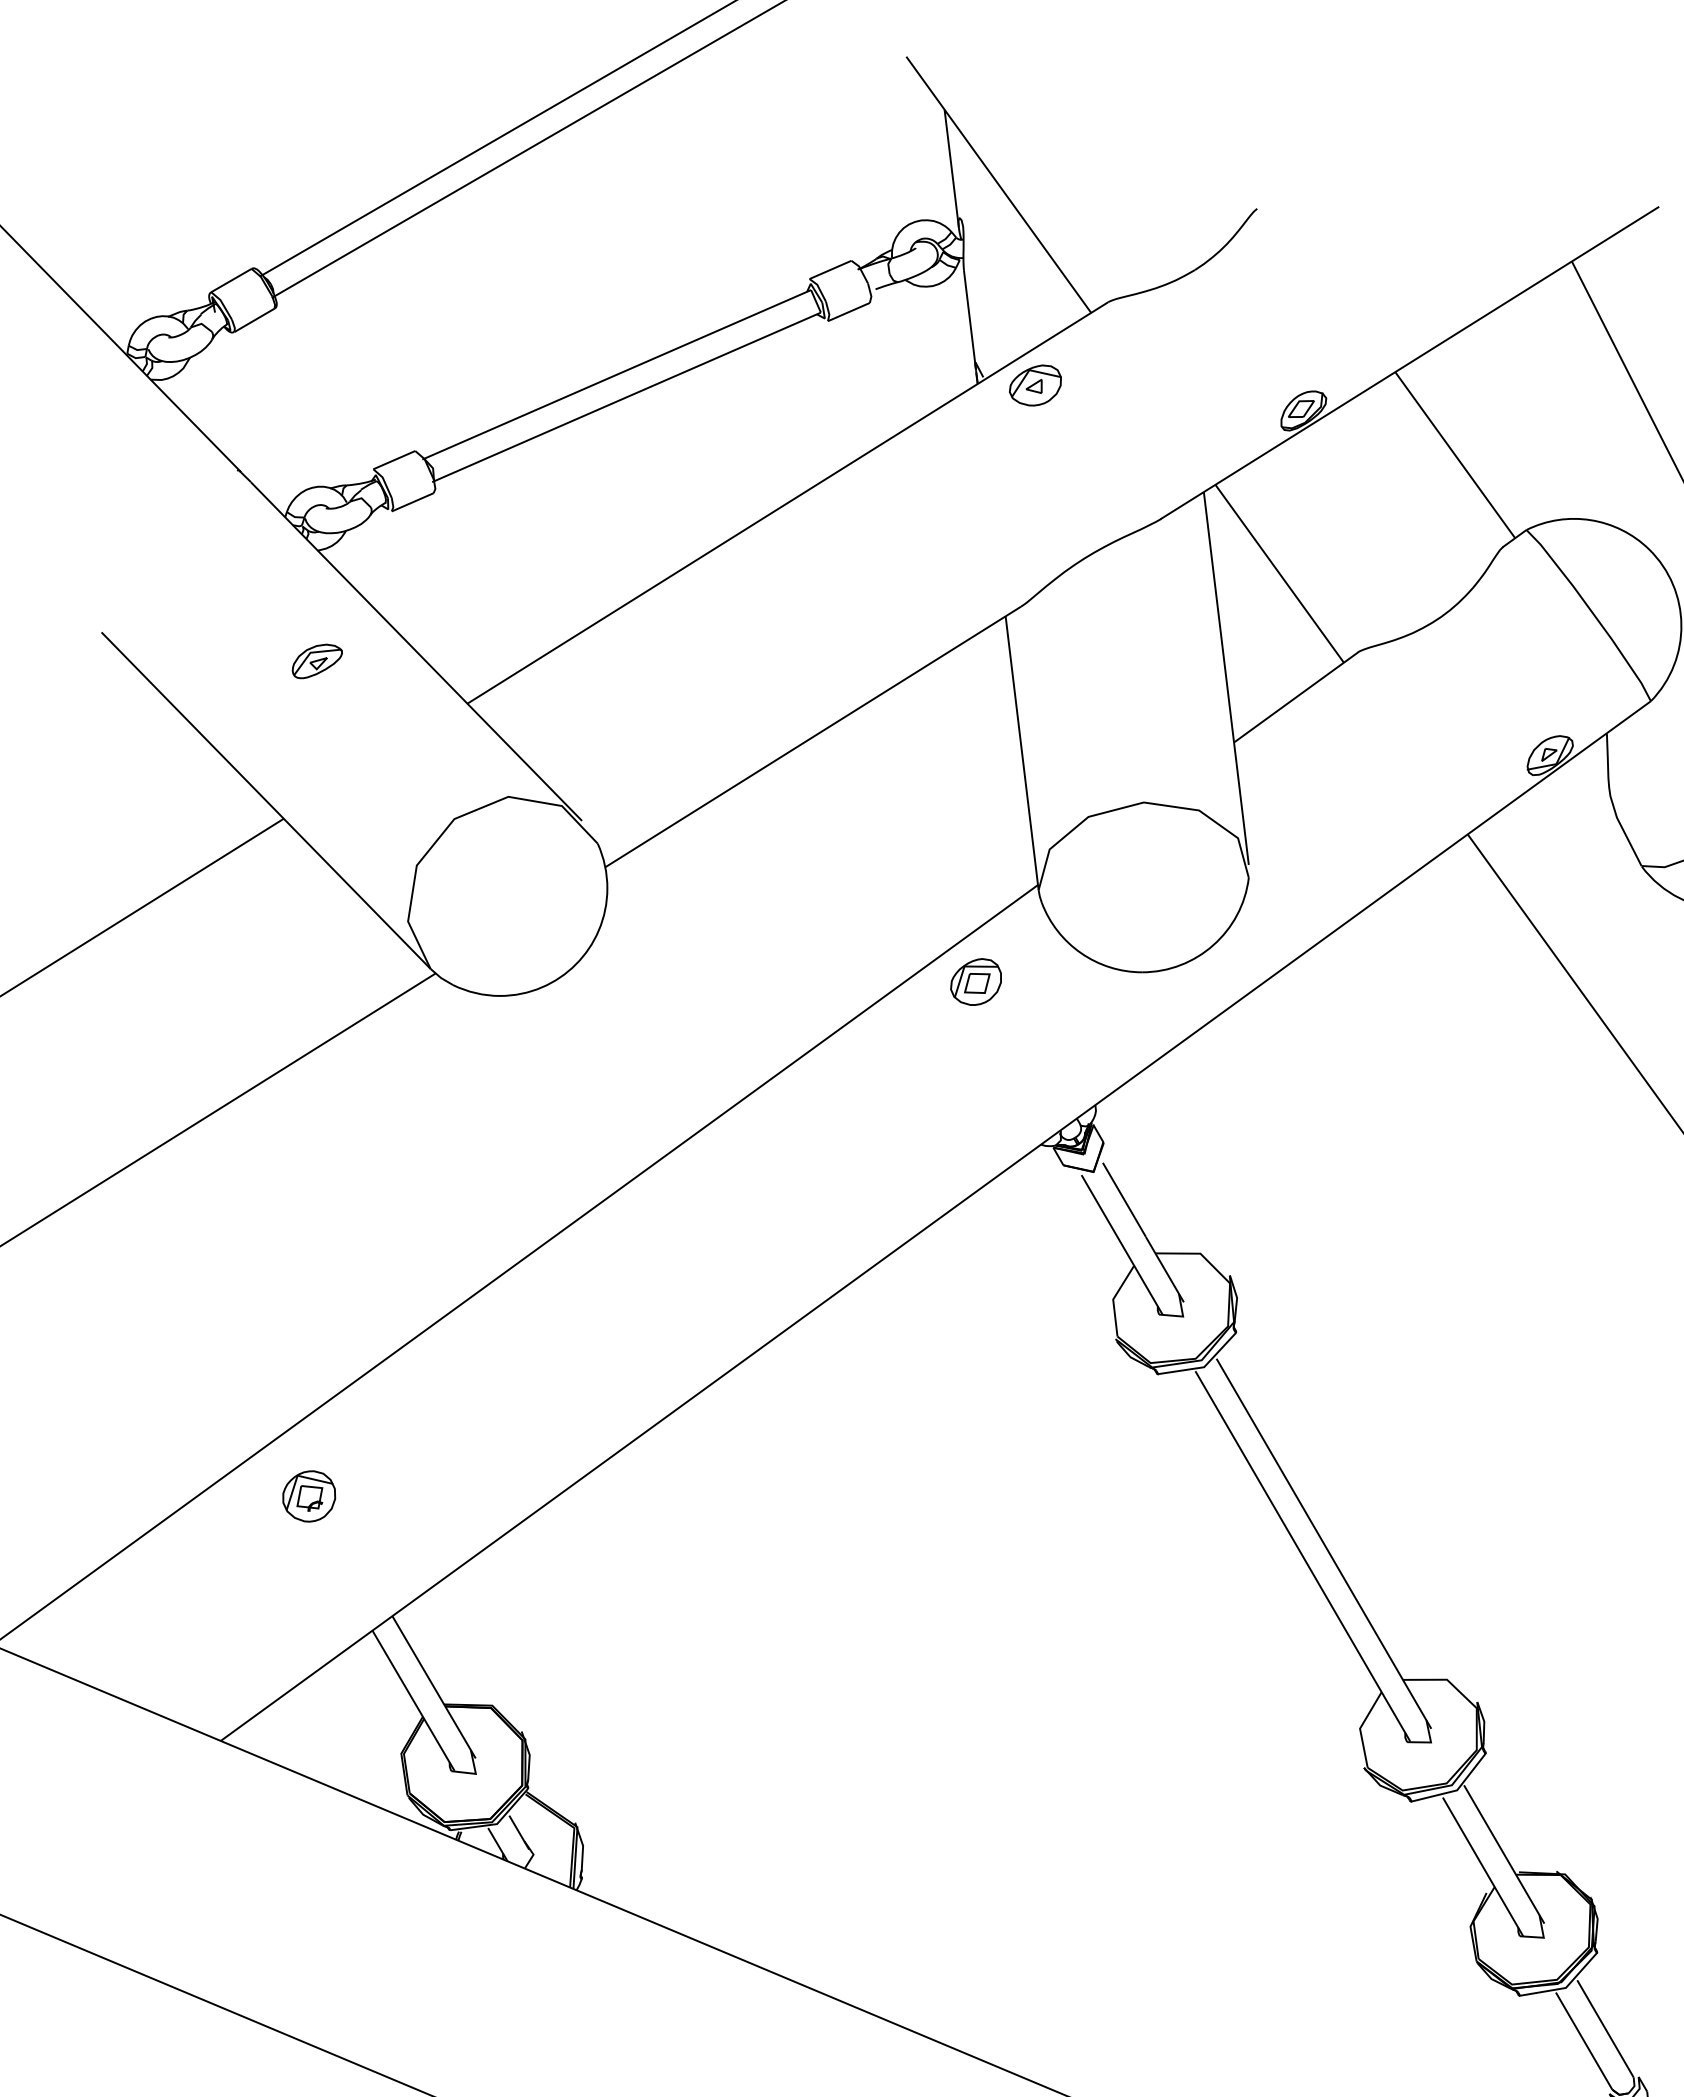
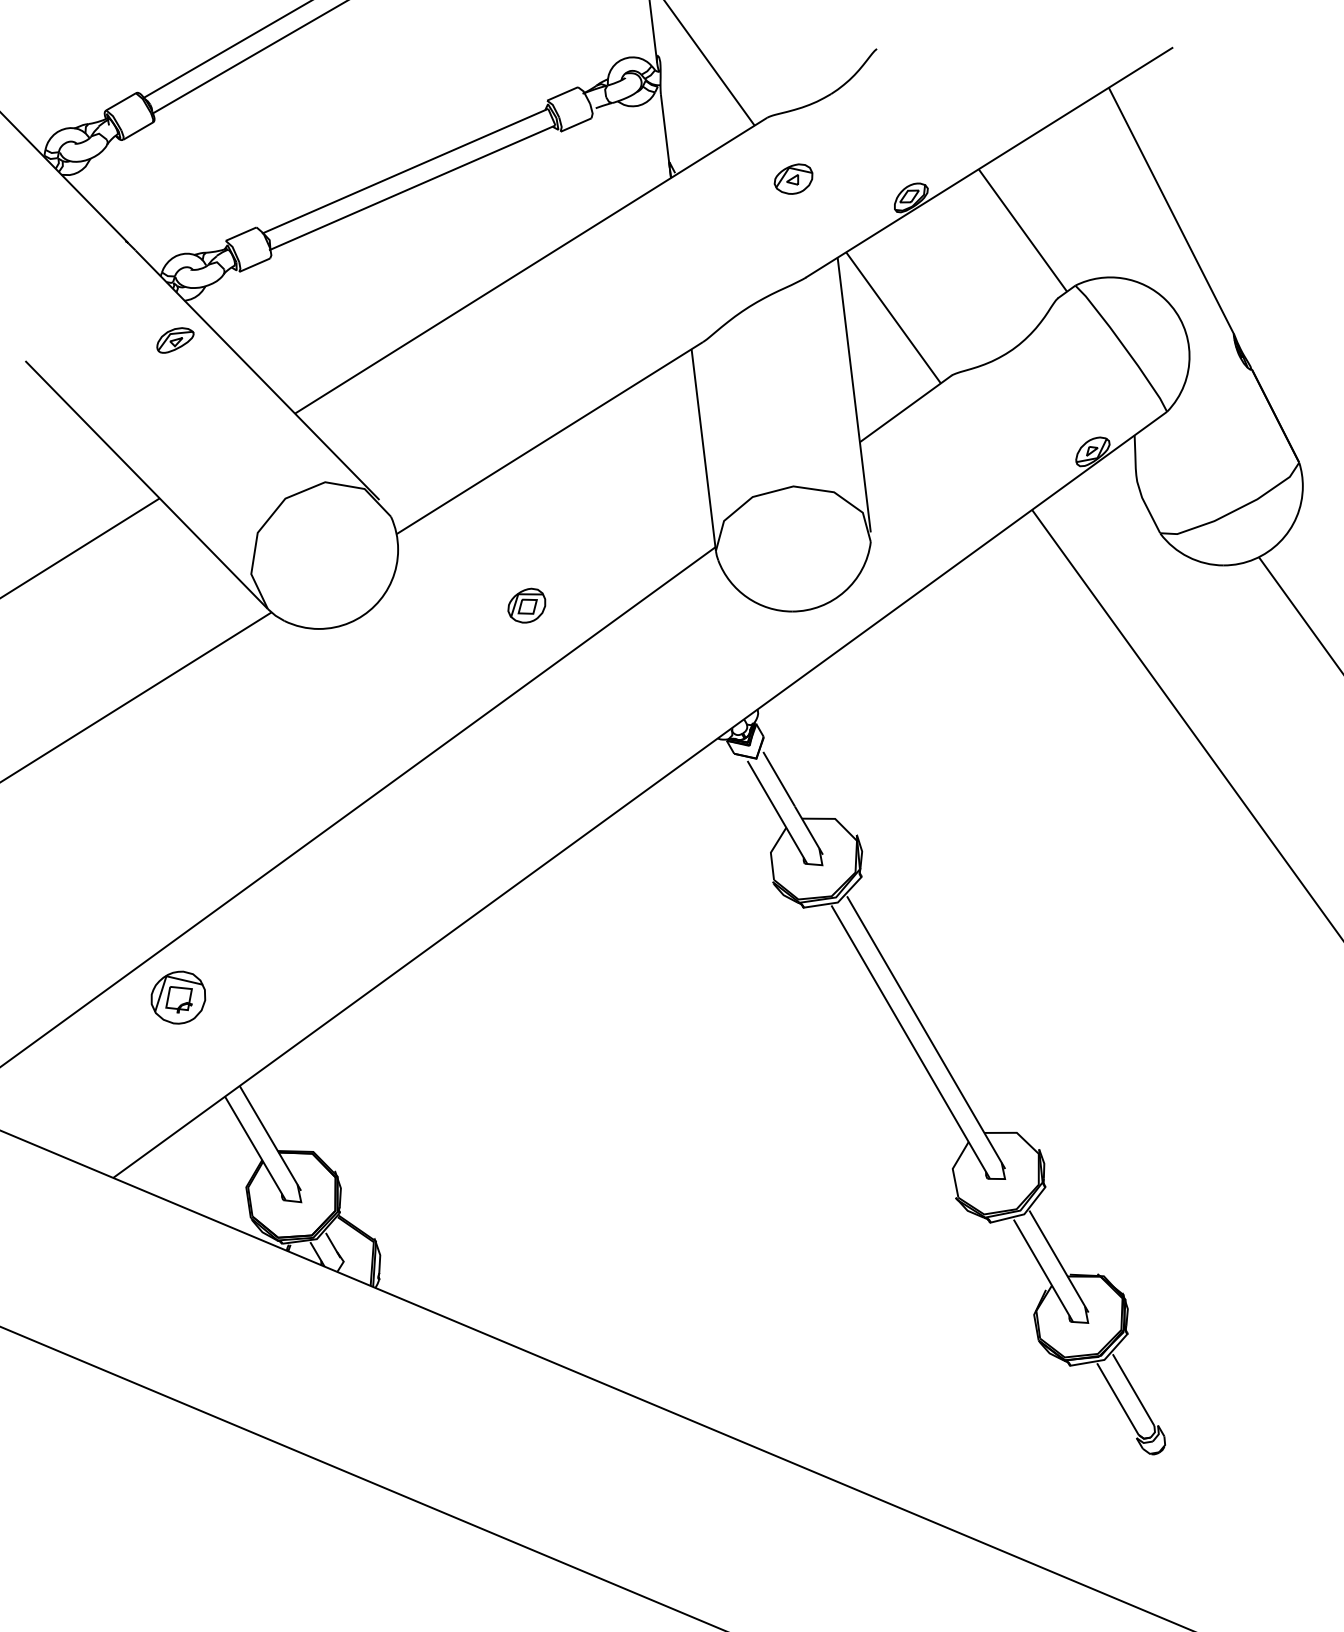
part: (1035, 384) -> (793, 178), moved
part: (317, 661) -> (175, 340), moved
part: (975, 981) -> (526, 605), moved
part: (309, 1496) -> (178, 997), size x1.4

